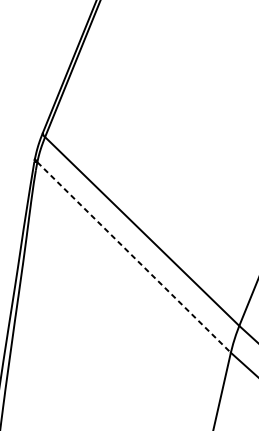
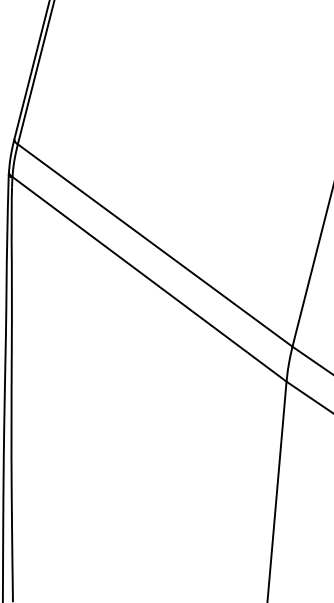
line: (134, 257) -> (149, 279), dashed -> solid

